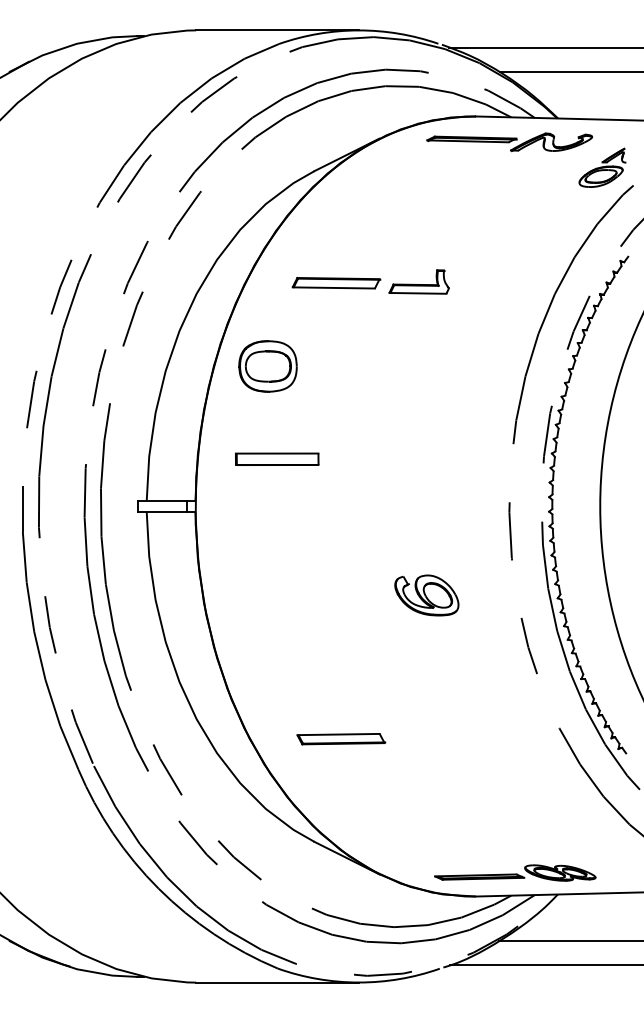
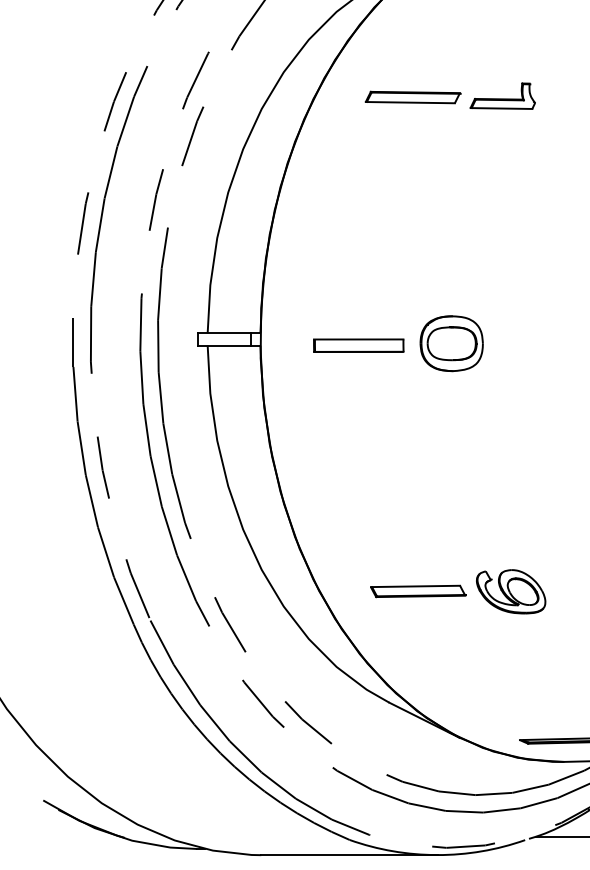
part: (267, 366) -> (451, 343), moved
part: (277, 458) -> (359, 344), moved
part: (426, 595) -> (510, 591), moved

